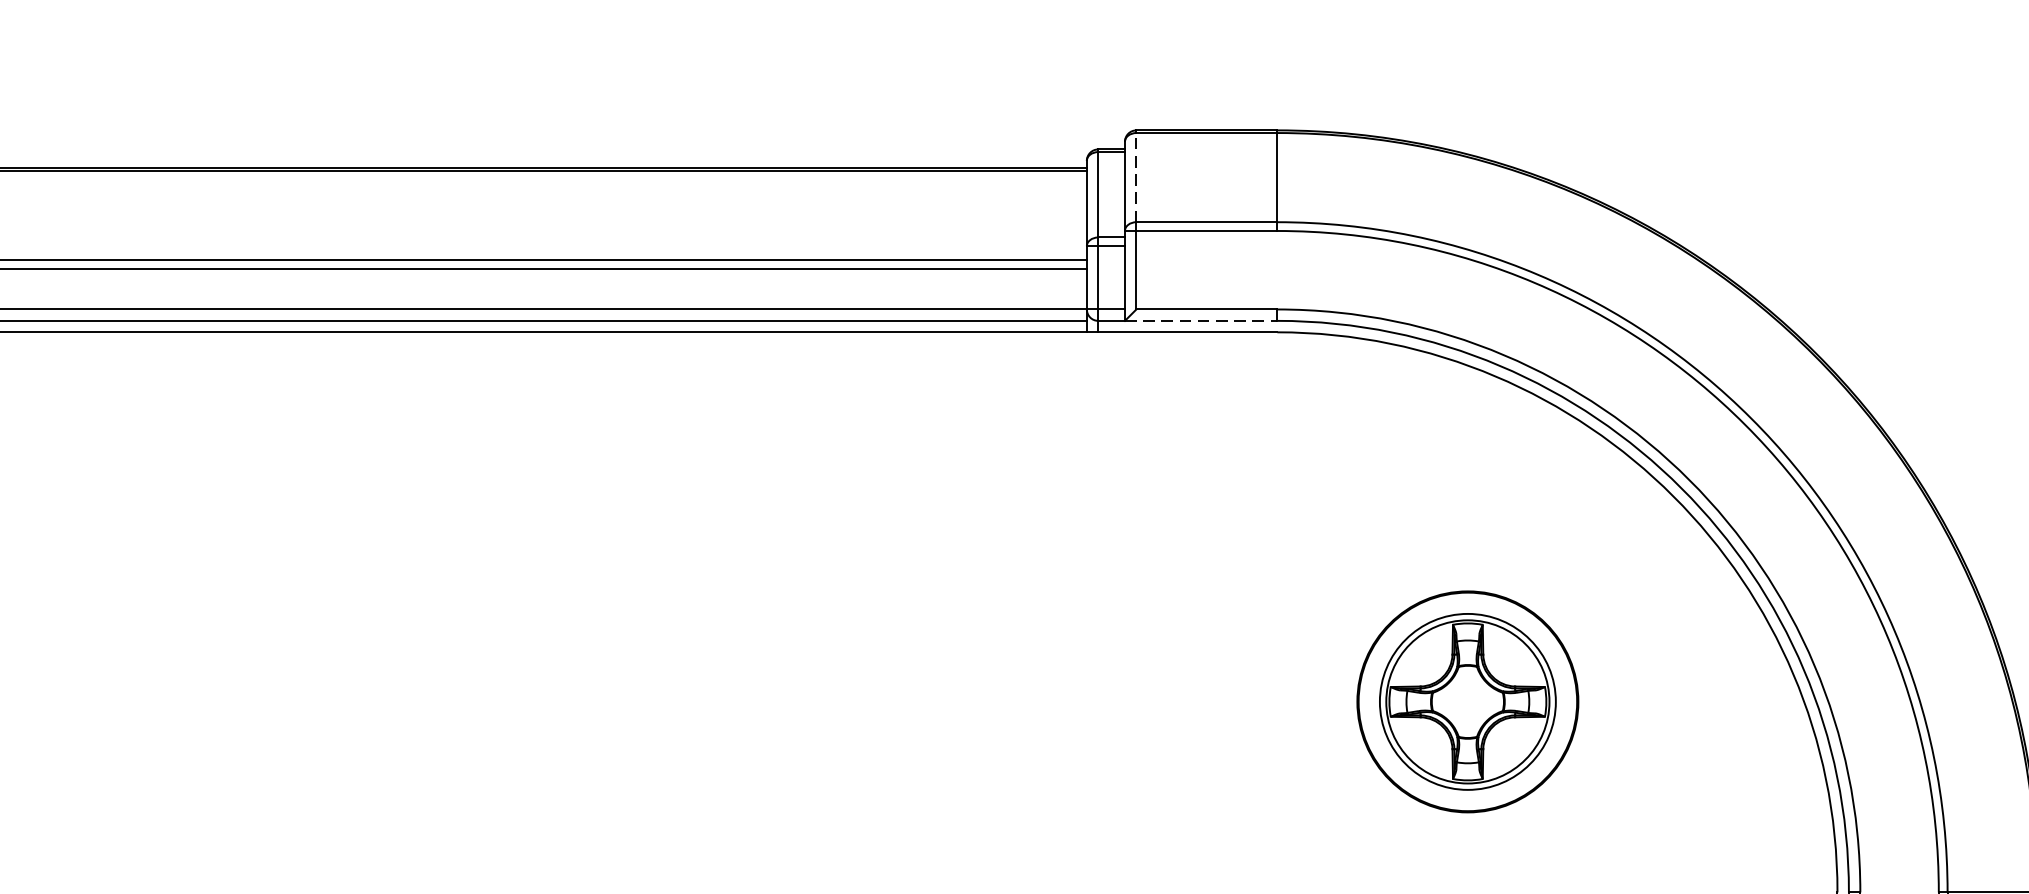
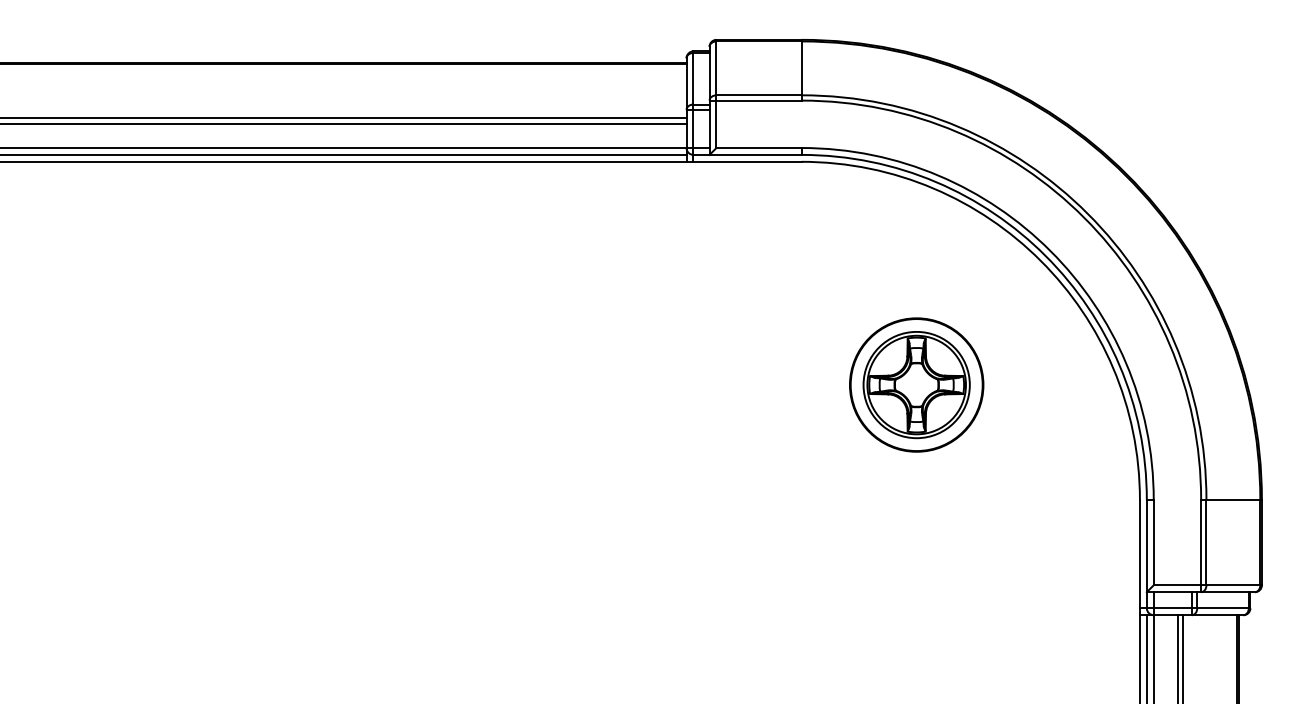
line: (1136, 177) -> (716, 68), dashed -> solid
line: (1202, 320) -> (756, 154), dashed -> solid

